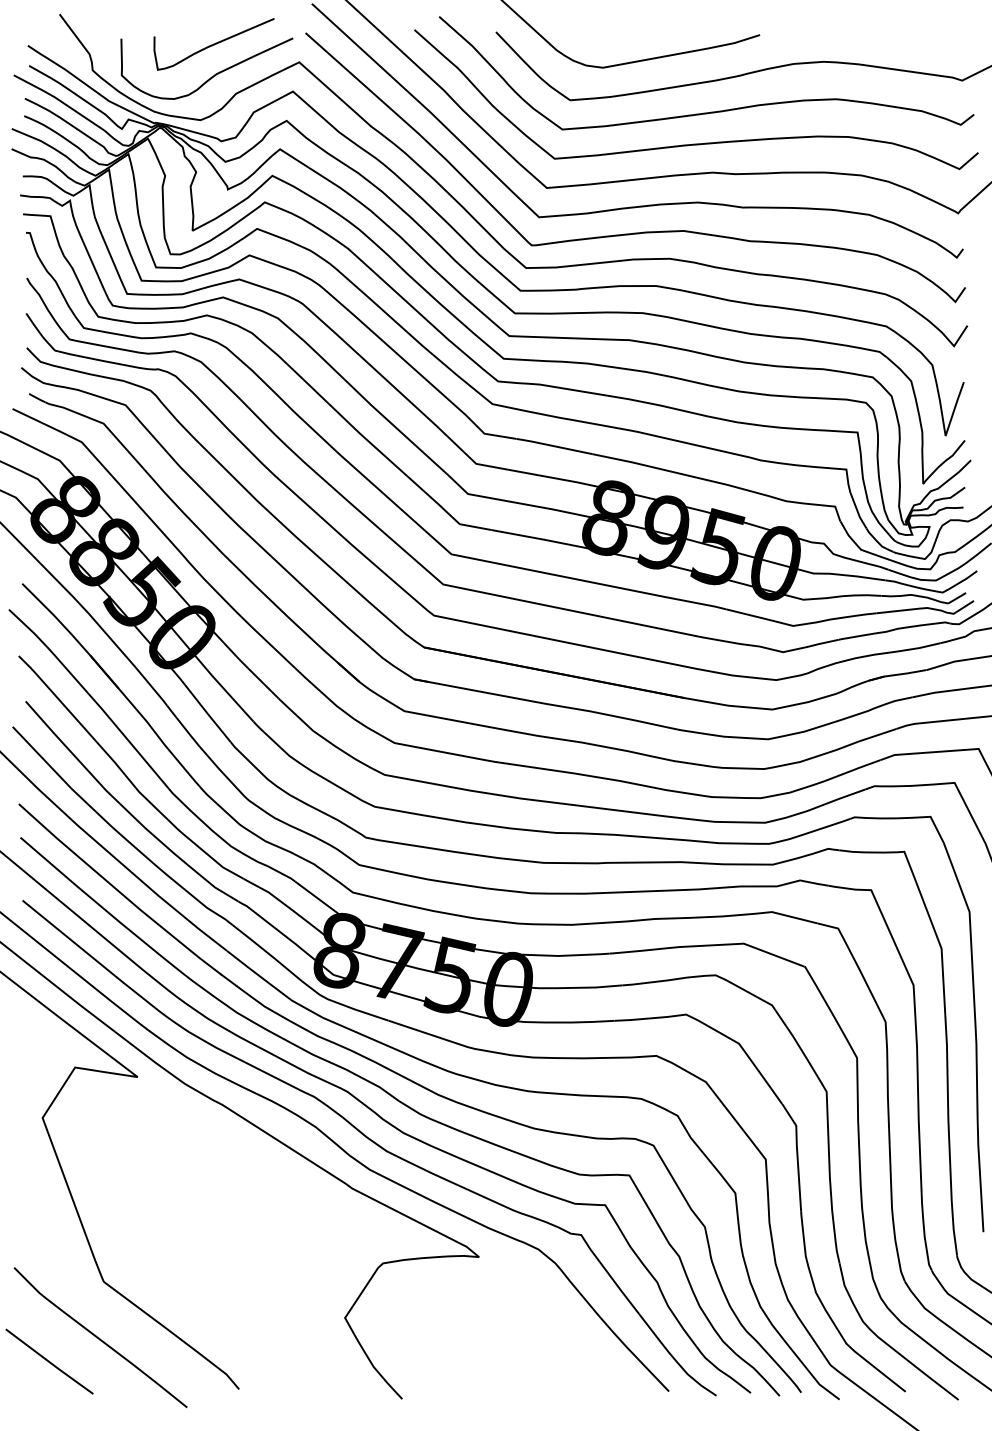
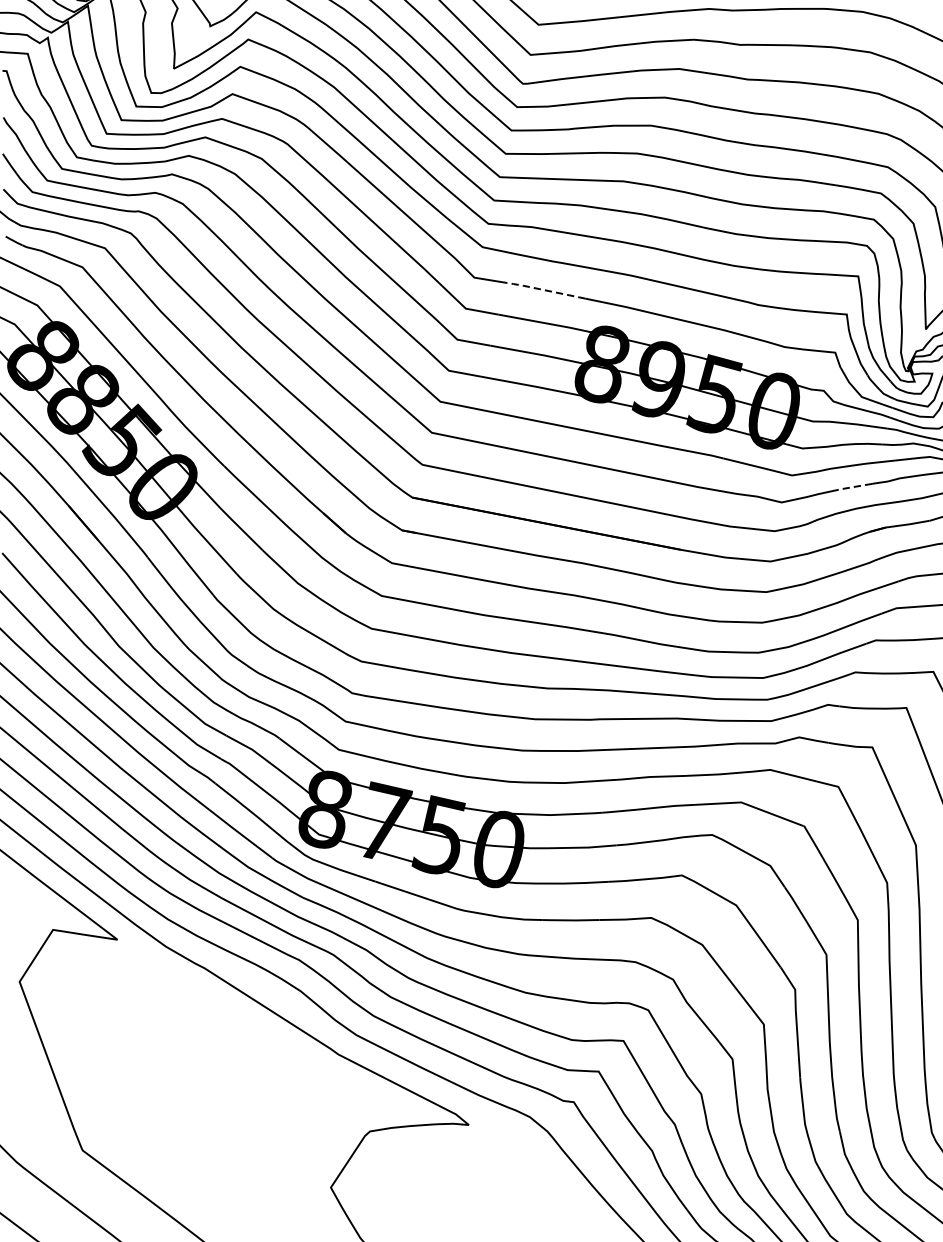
line: (553, 446) -> (545, 290), solid -> dashed
line: (854, 636) -> (855, 486), solid -> dashed

